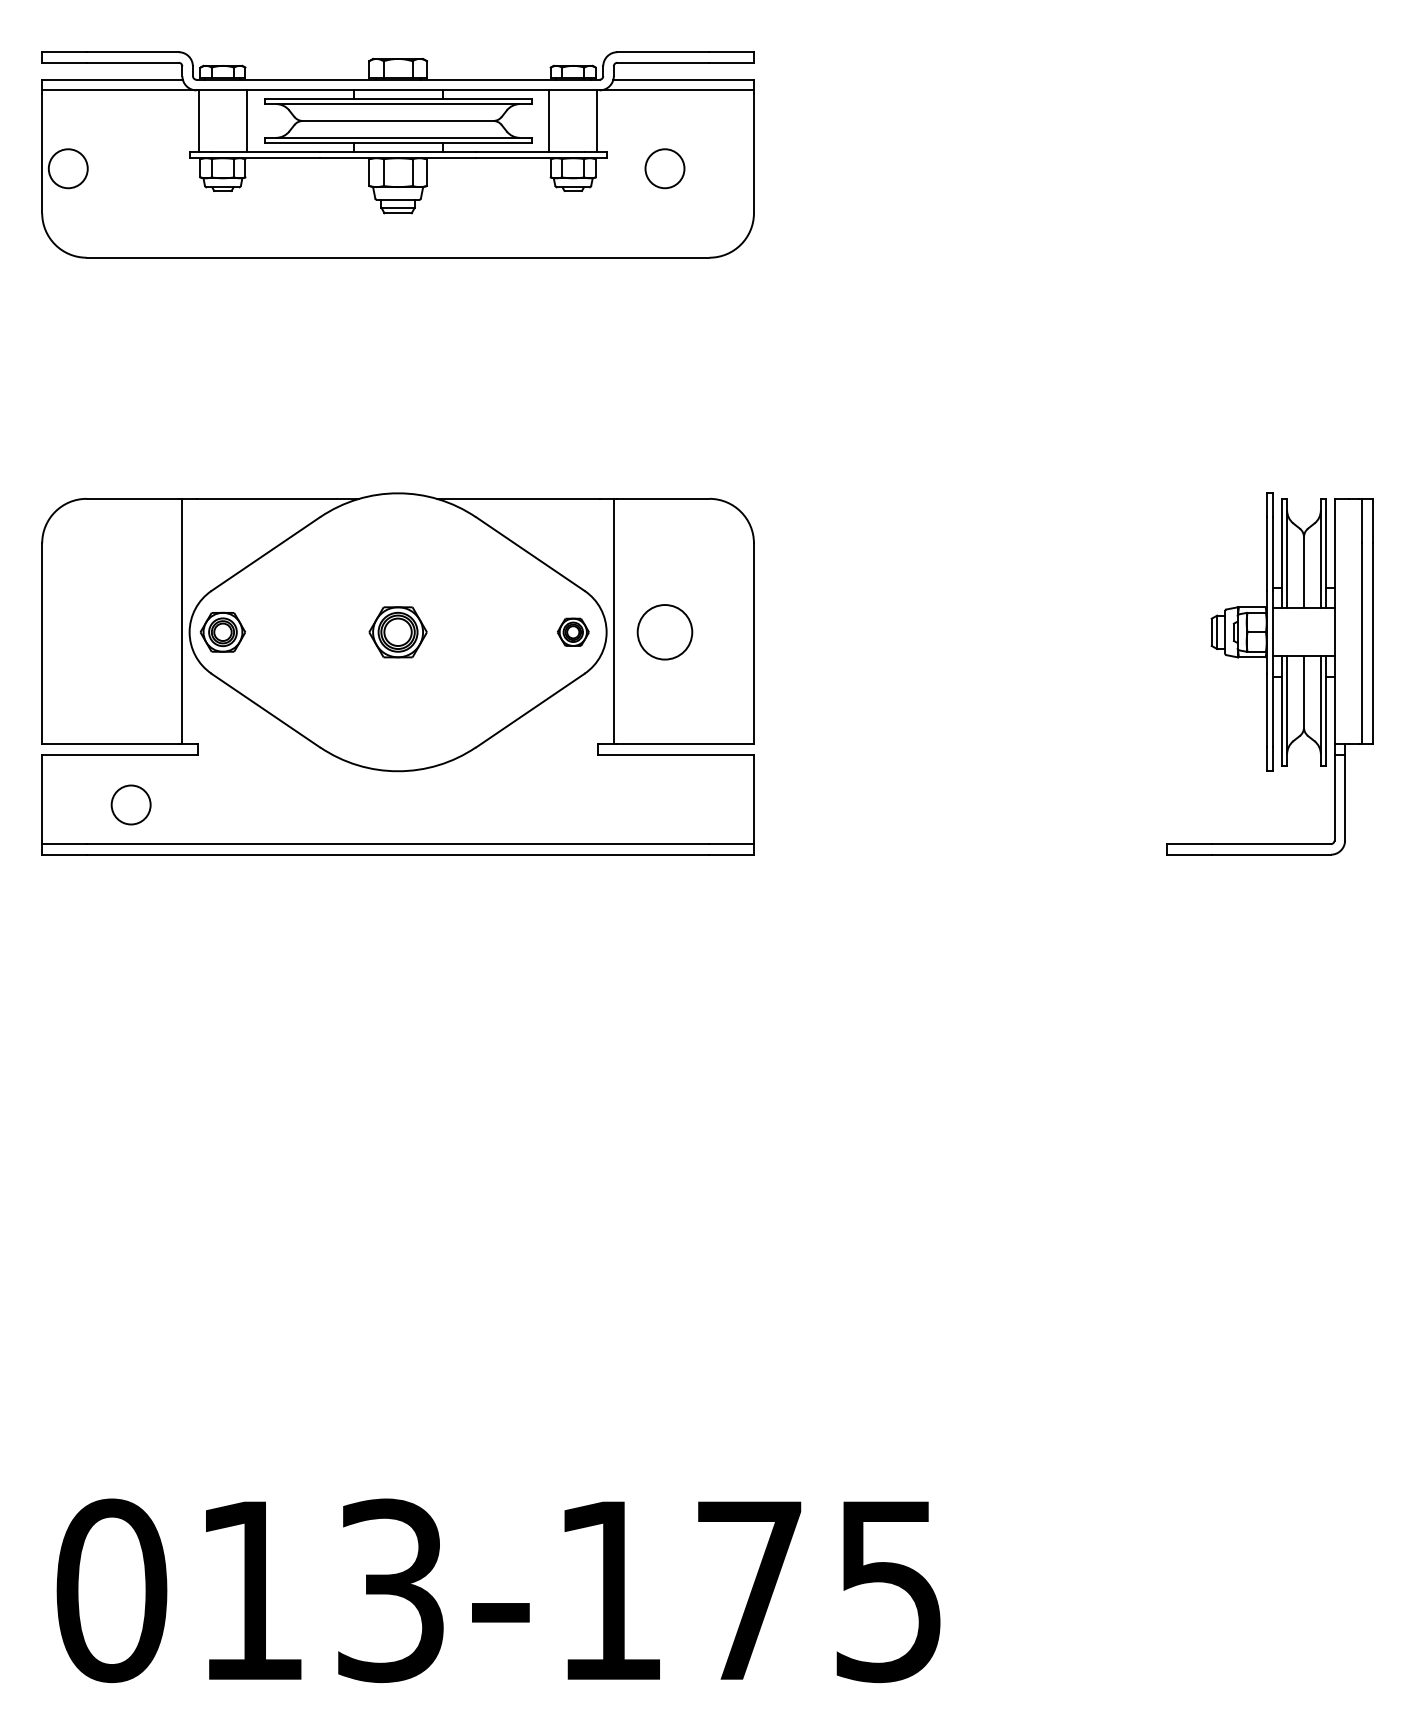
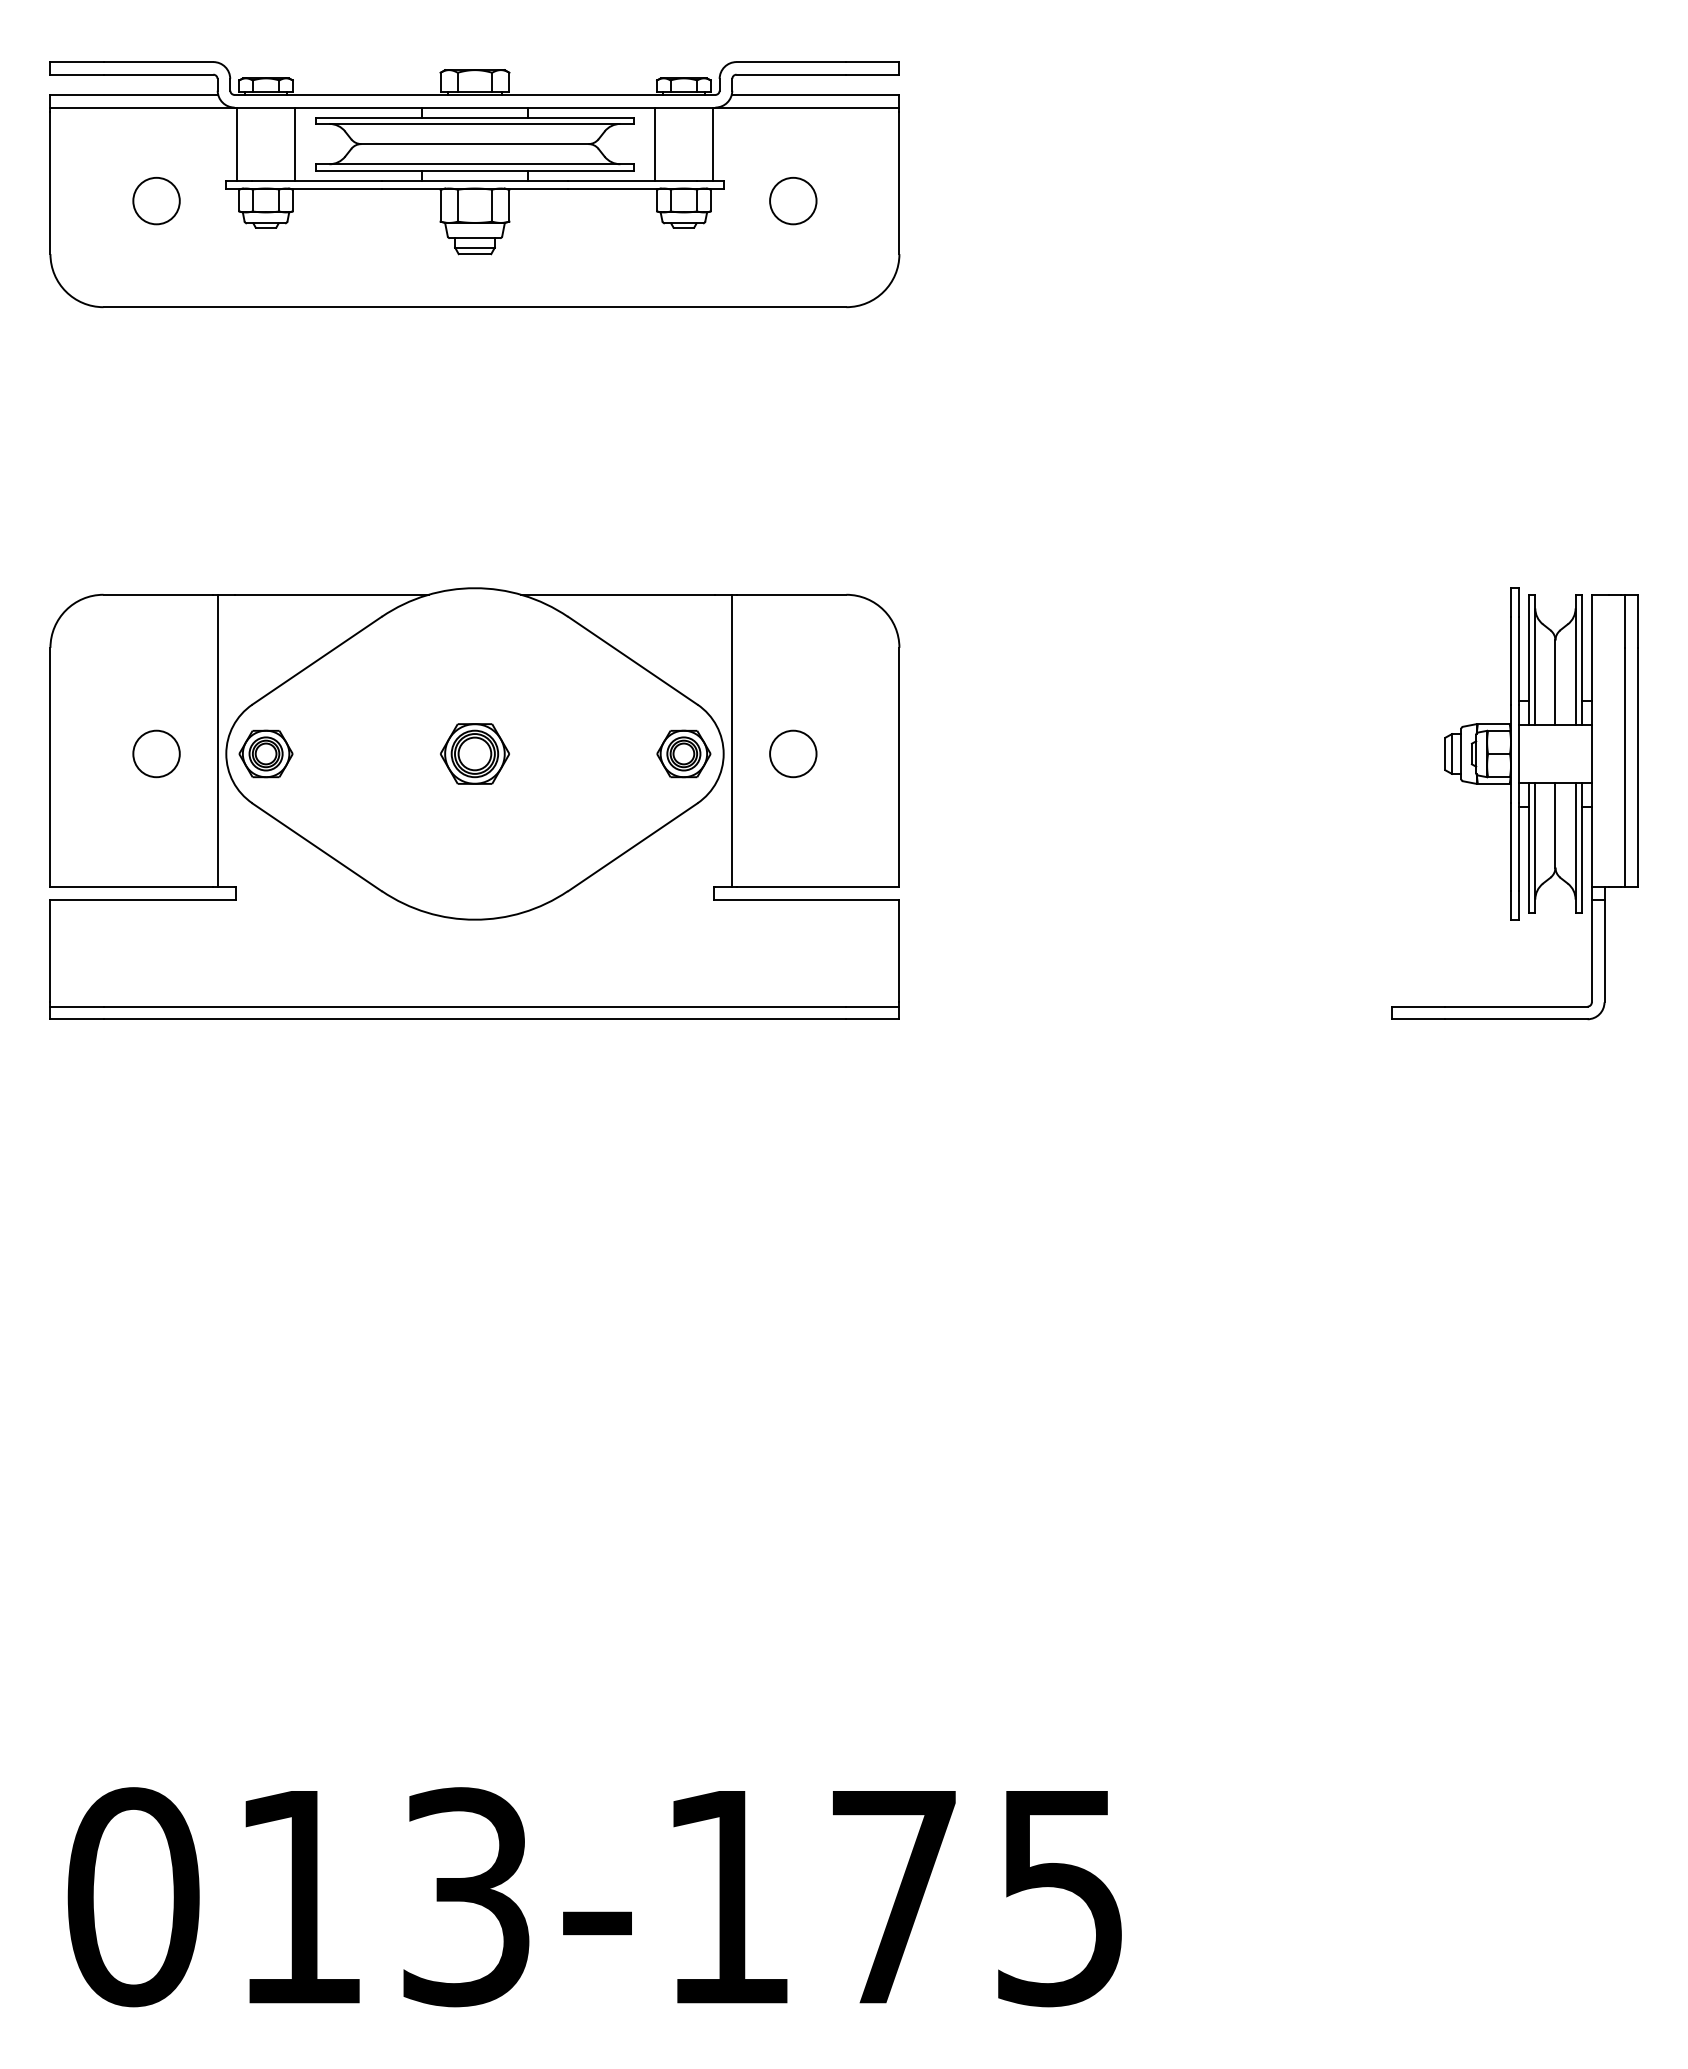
circle: (68, 169) -> (156, 201), moved
part: (572, 631) -> (683, 753), size x1.43
circle: (665, 631) -> (793, 753), size x0.71
circle: (131, 804) -> (156, 753), moved

